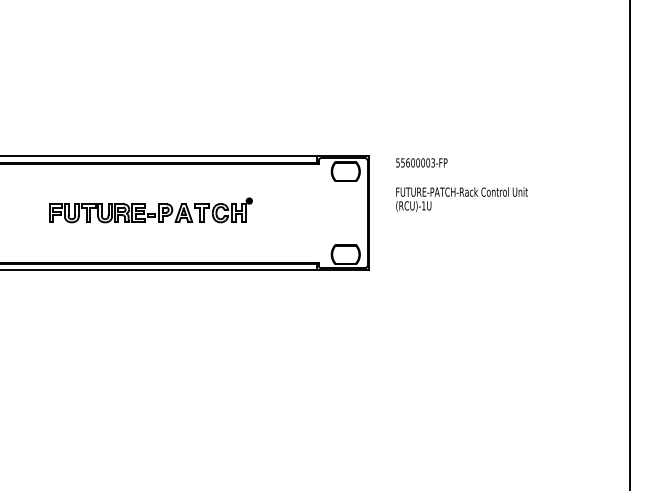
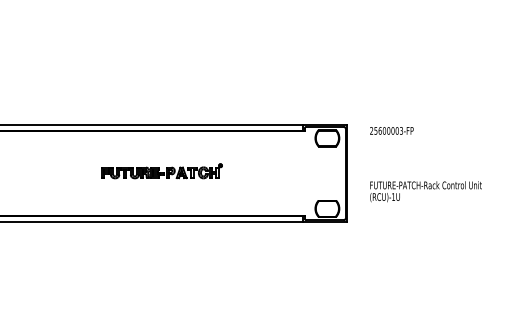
text: (397, 162) -> (371, 130), 55600003-FP -> 25600003-FP
text: (461, 199) -> (425, 191), moved
part: (150, 210) -> (161, 171), size x0.7

